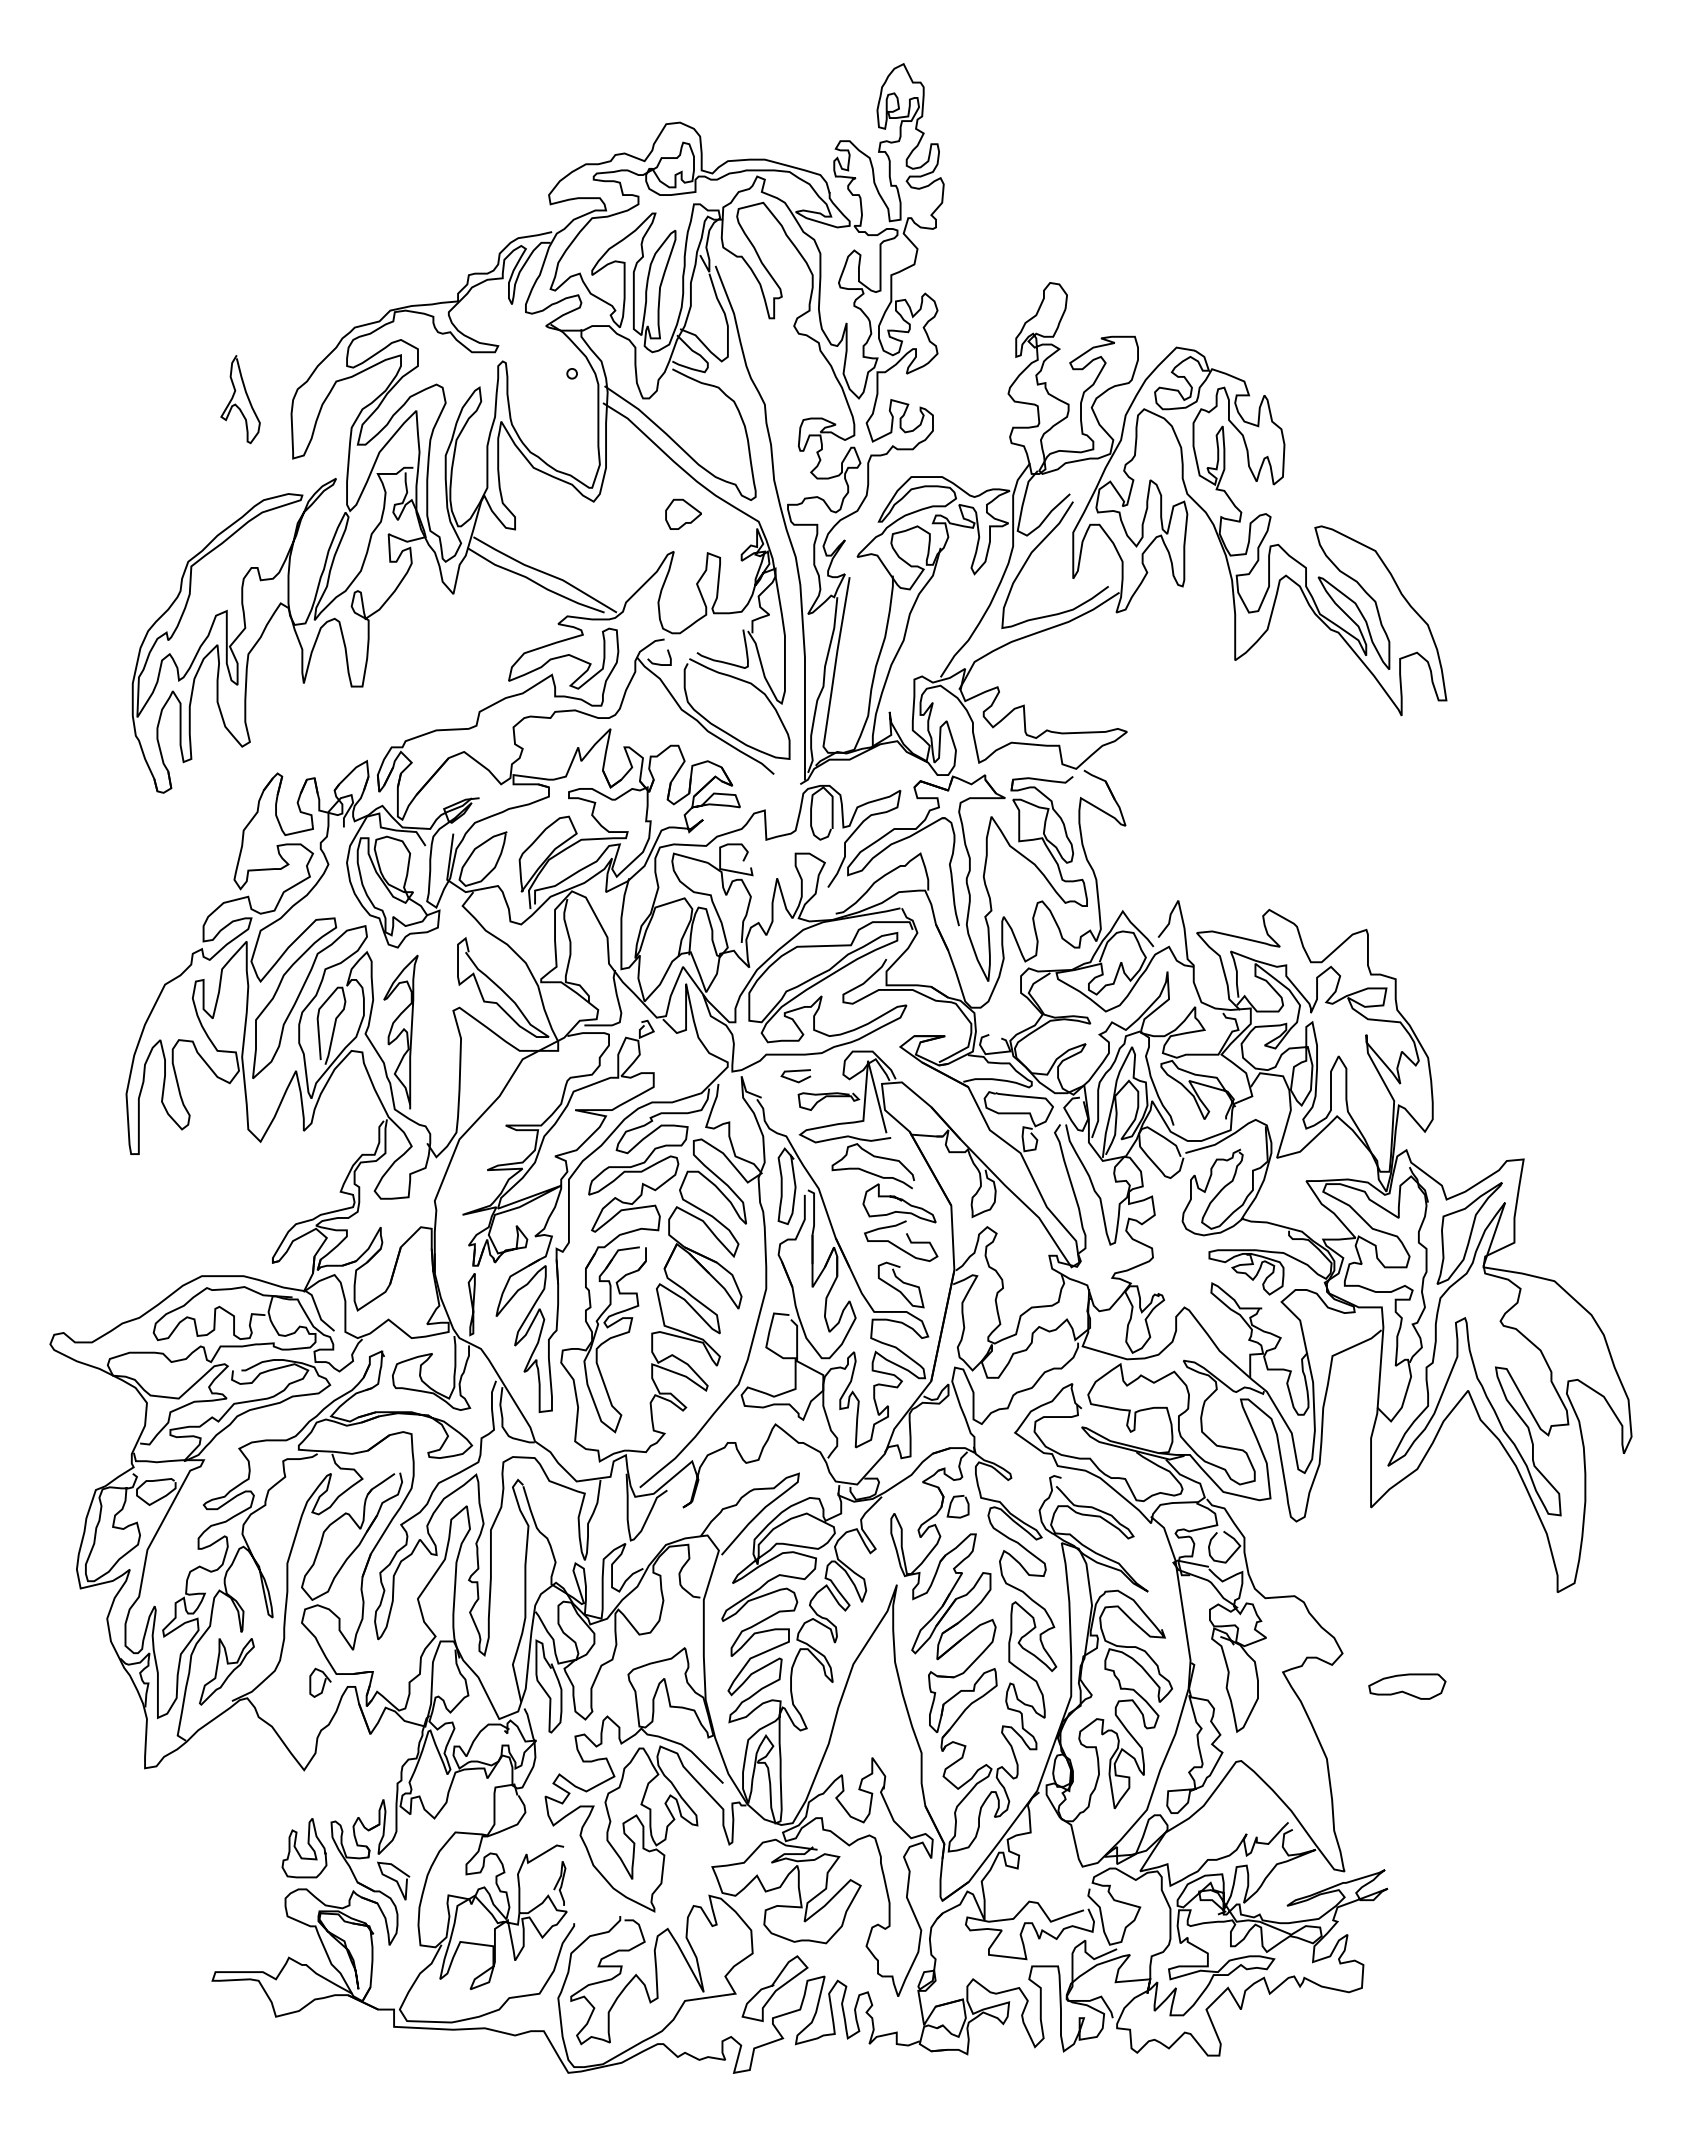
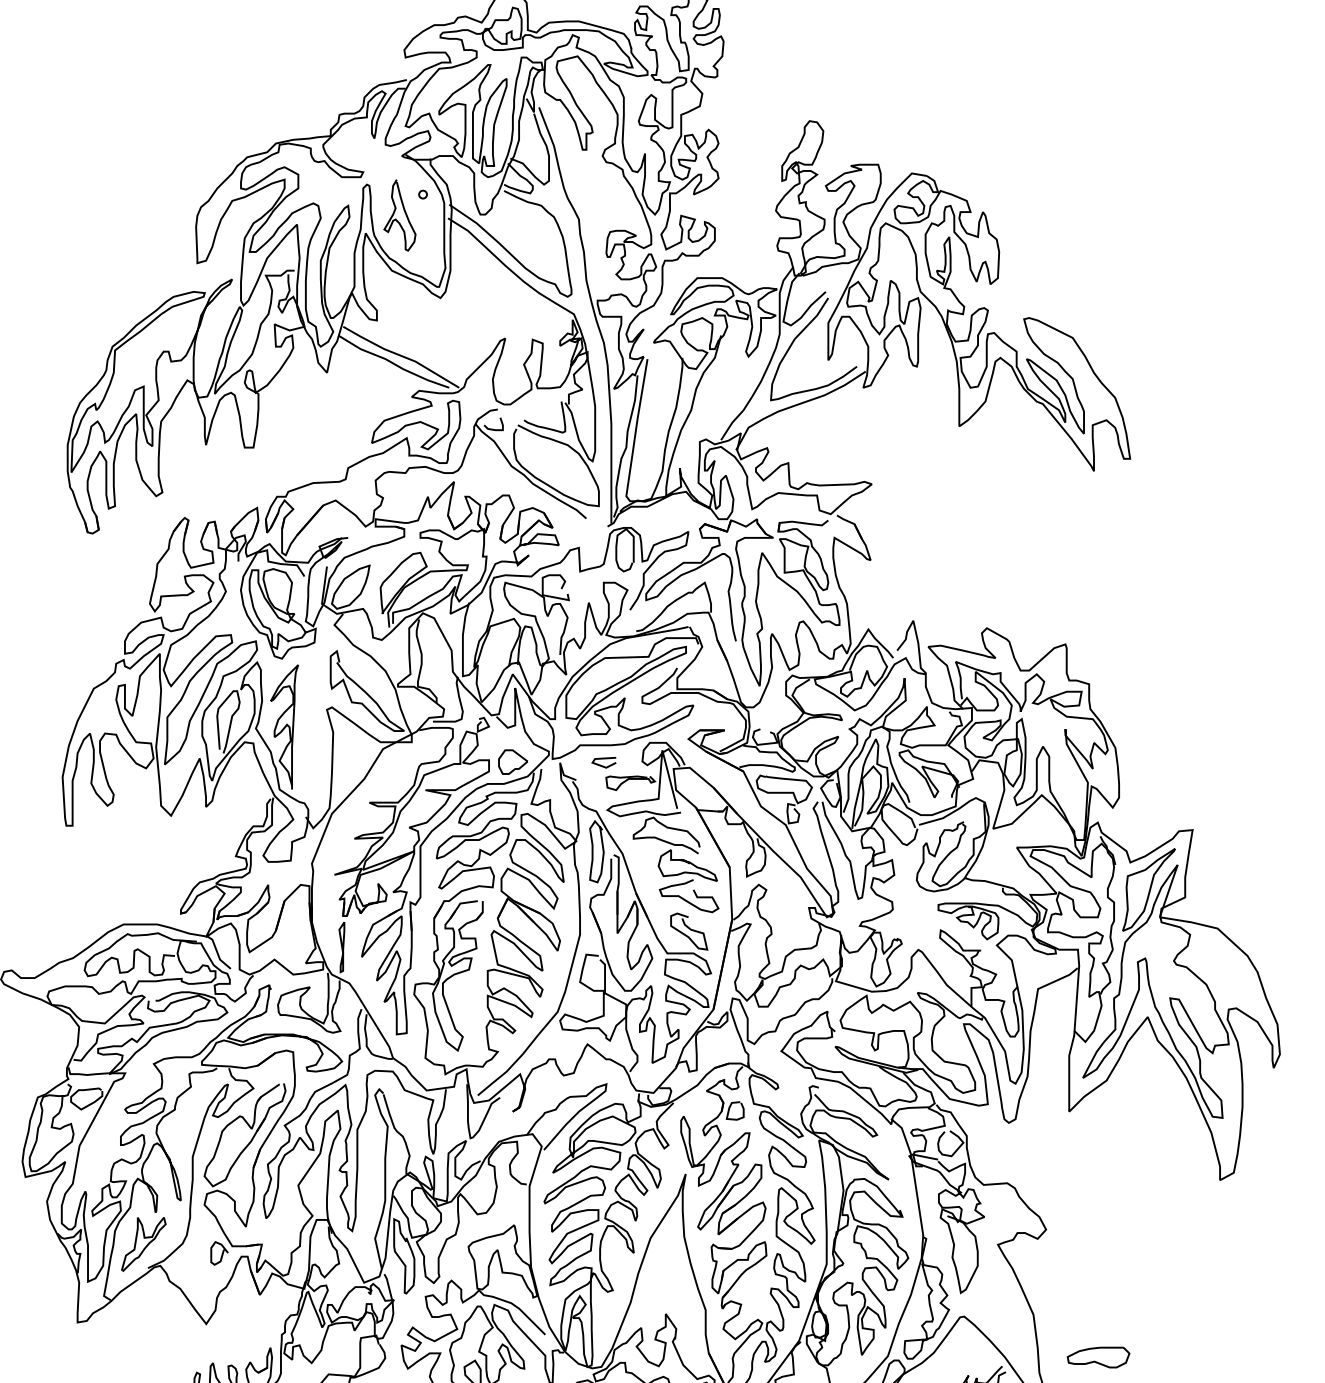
curve: (235, 403) -> (395, 218), moved
part: (683, 513) -> (513, 761), moved
part: (1407, 1686) -> (1098, 1357), moved

